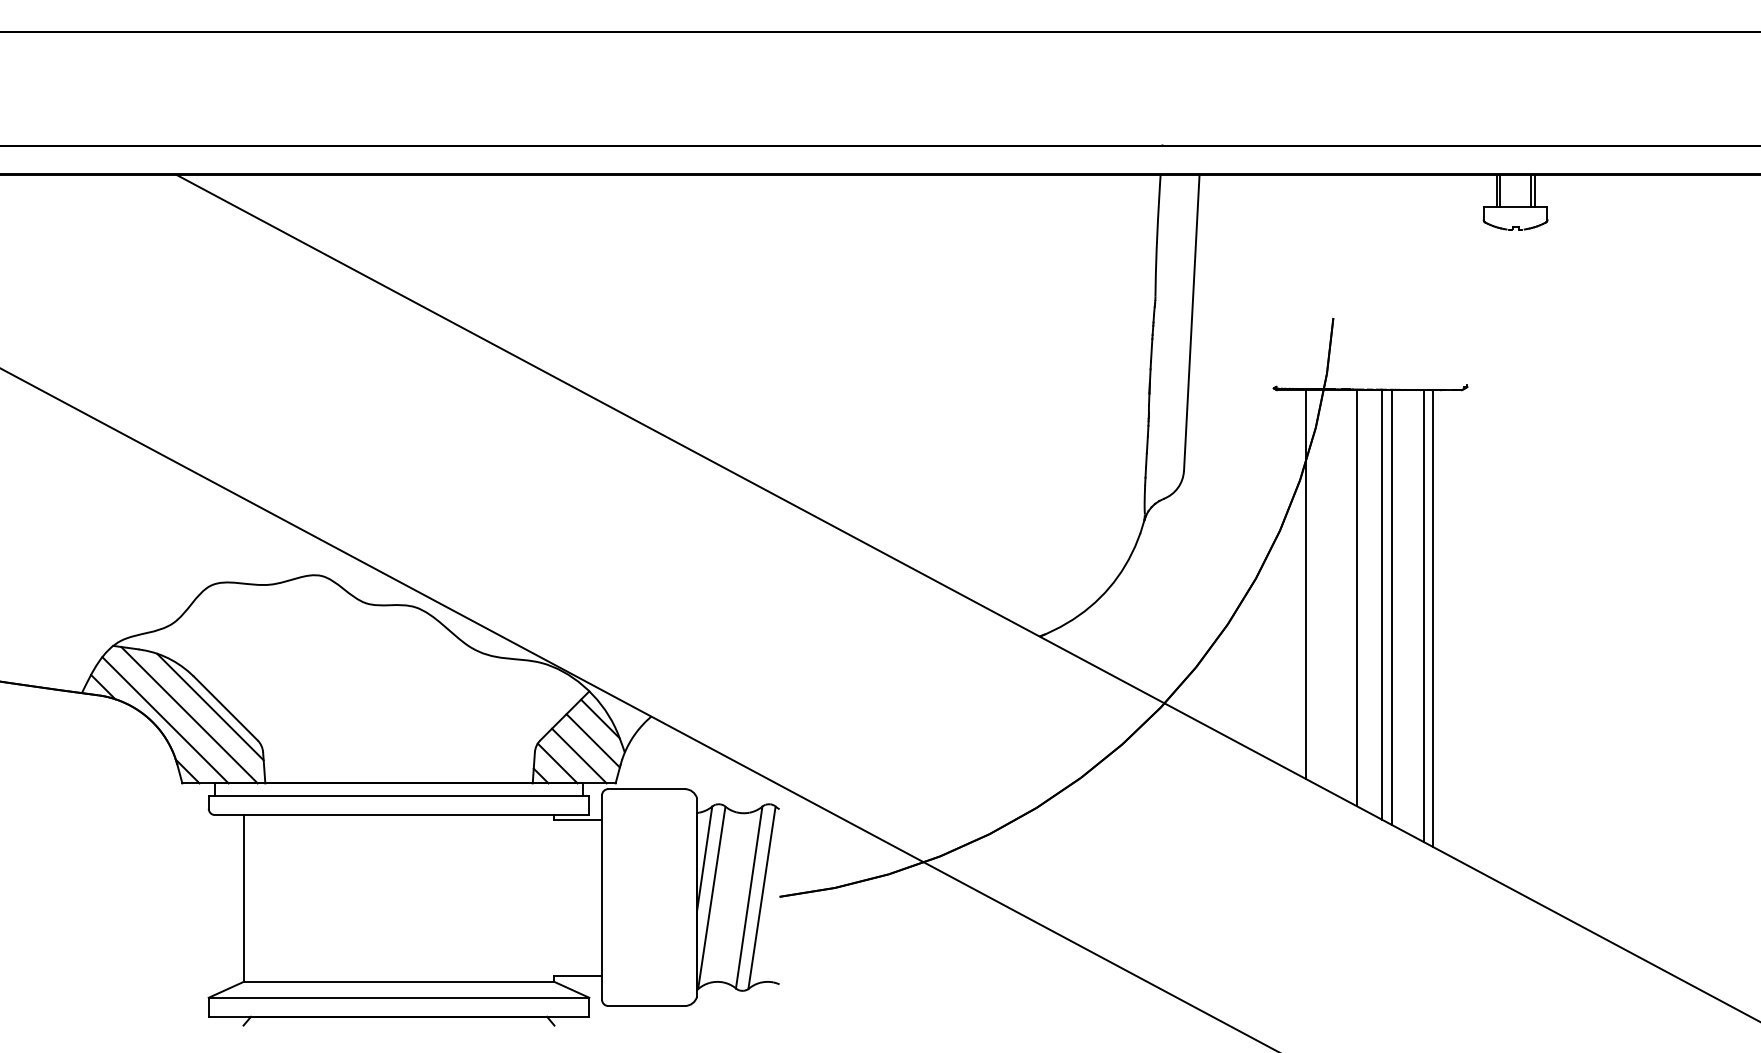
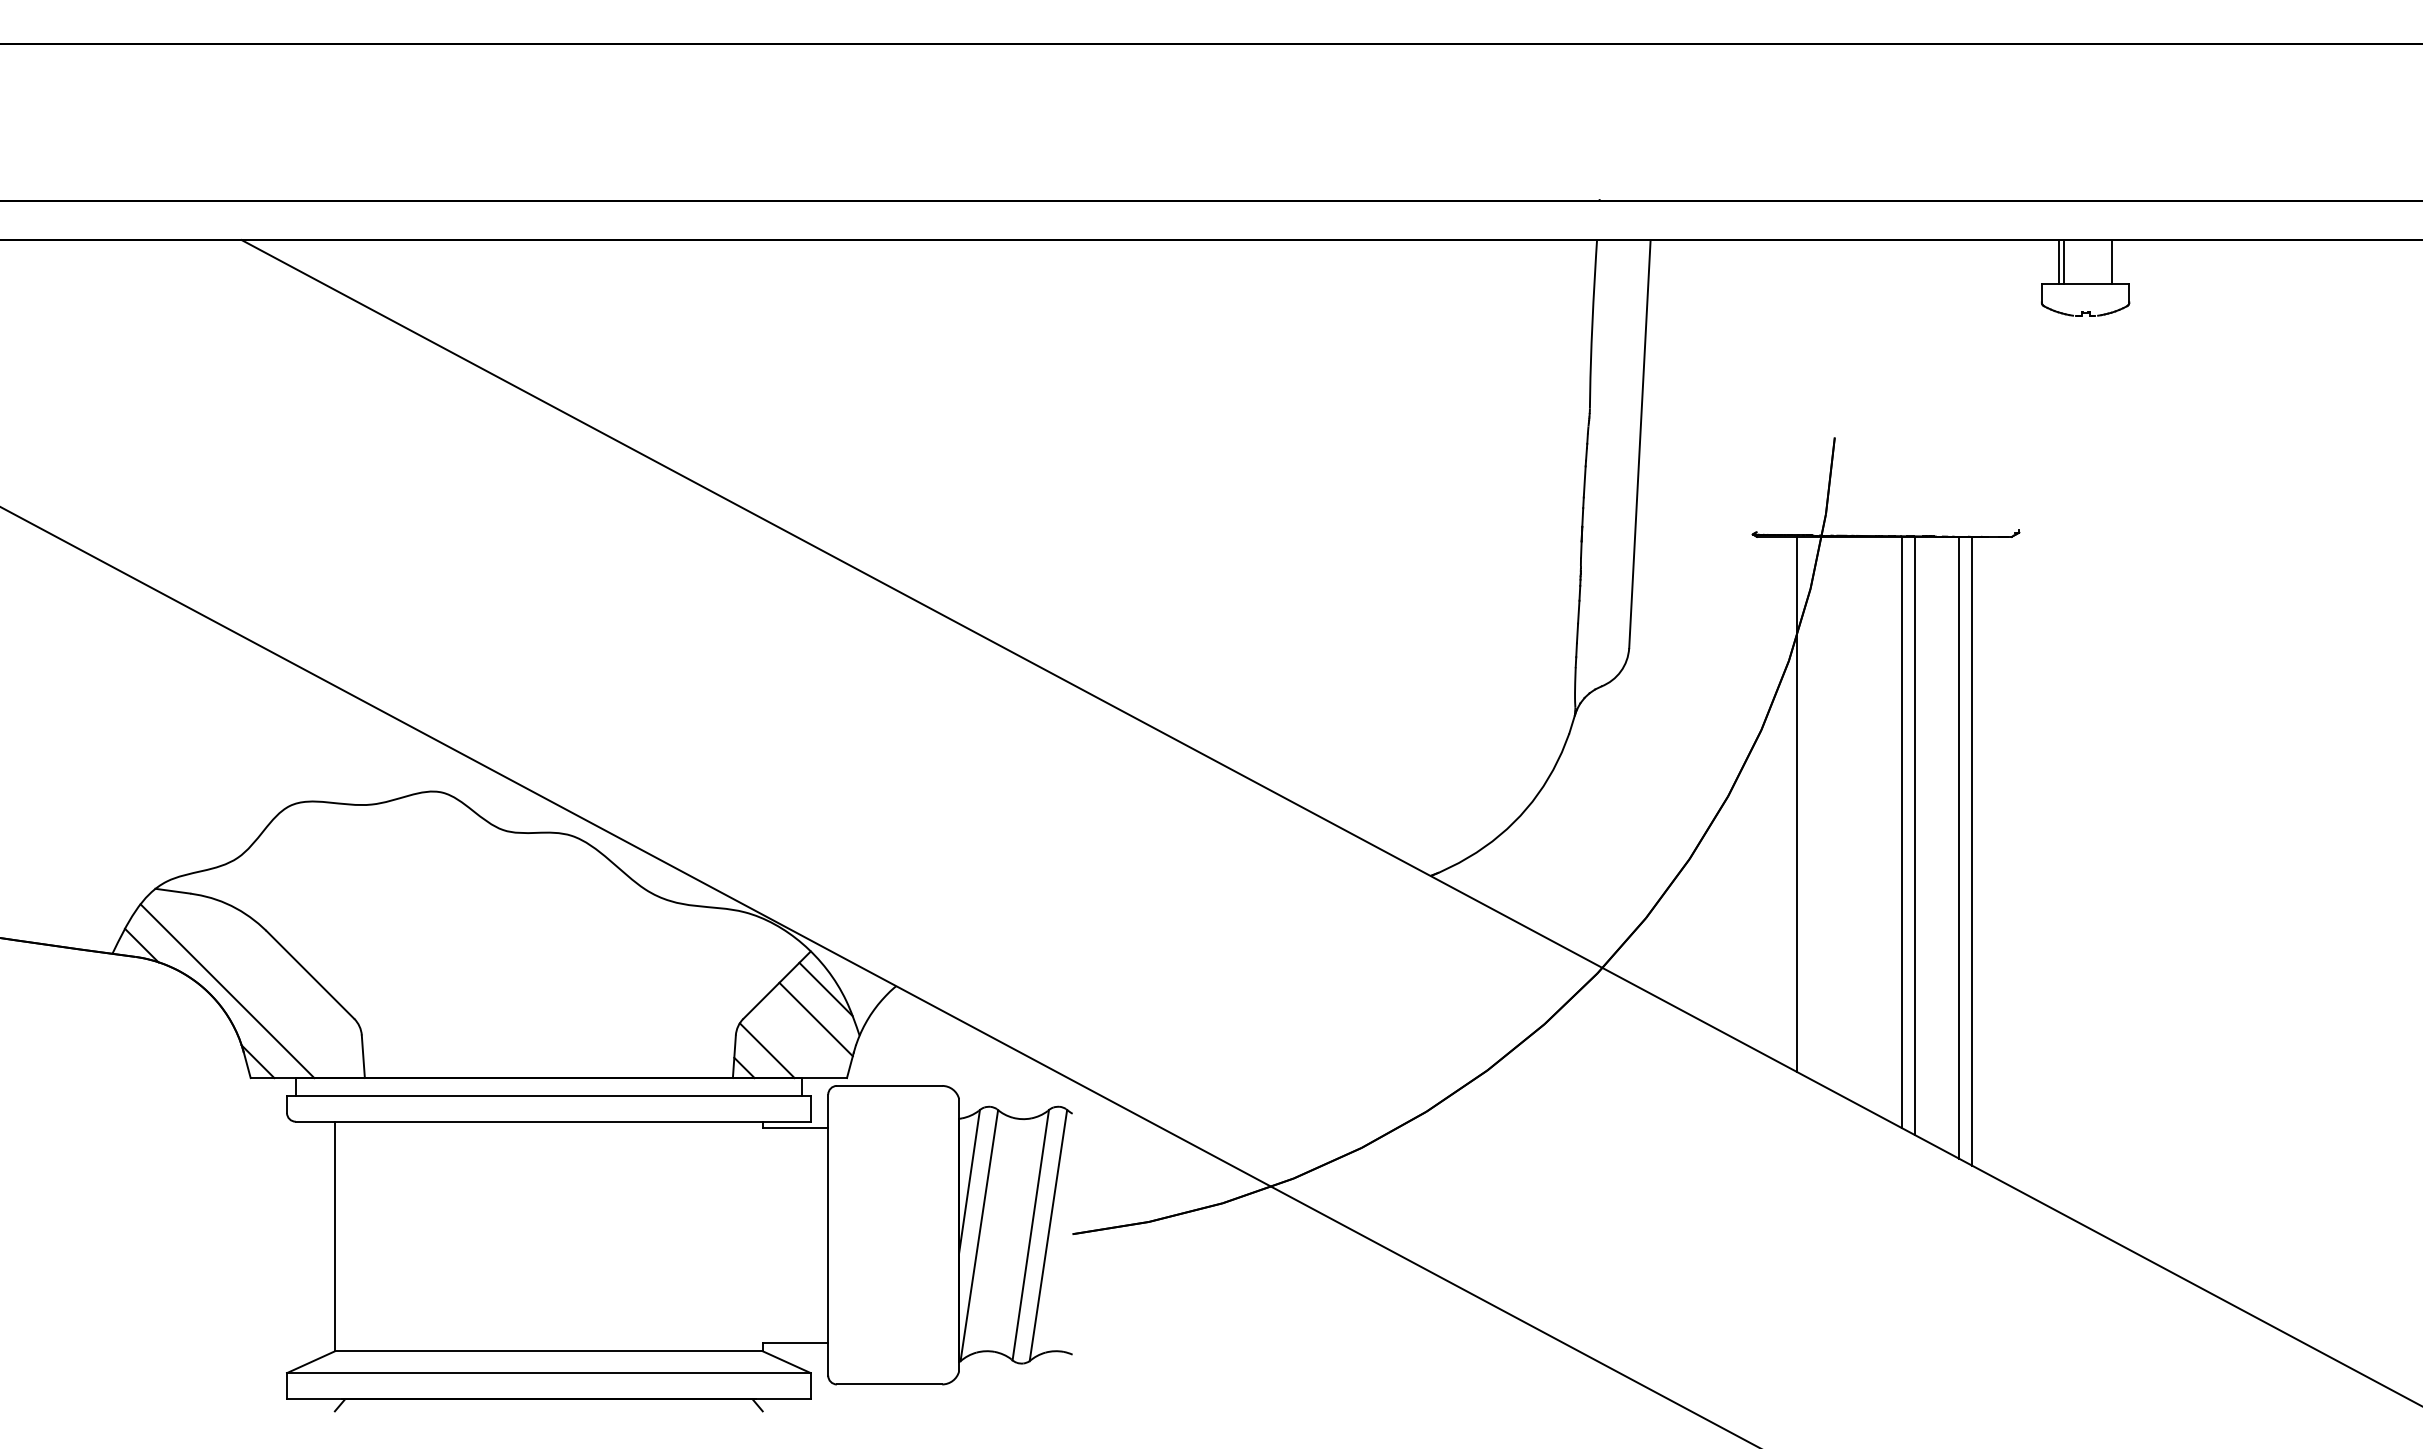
line: (1531, 190) -> (2107, 262), removed
line: (1356, 597) -> (1866, 822), removed
line: (209, 706) -> (288, 972), removed
line: (189, 715) -> (260, 984), removed
line: (578, 756) -> (796, 1040), removed

